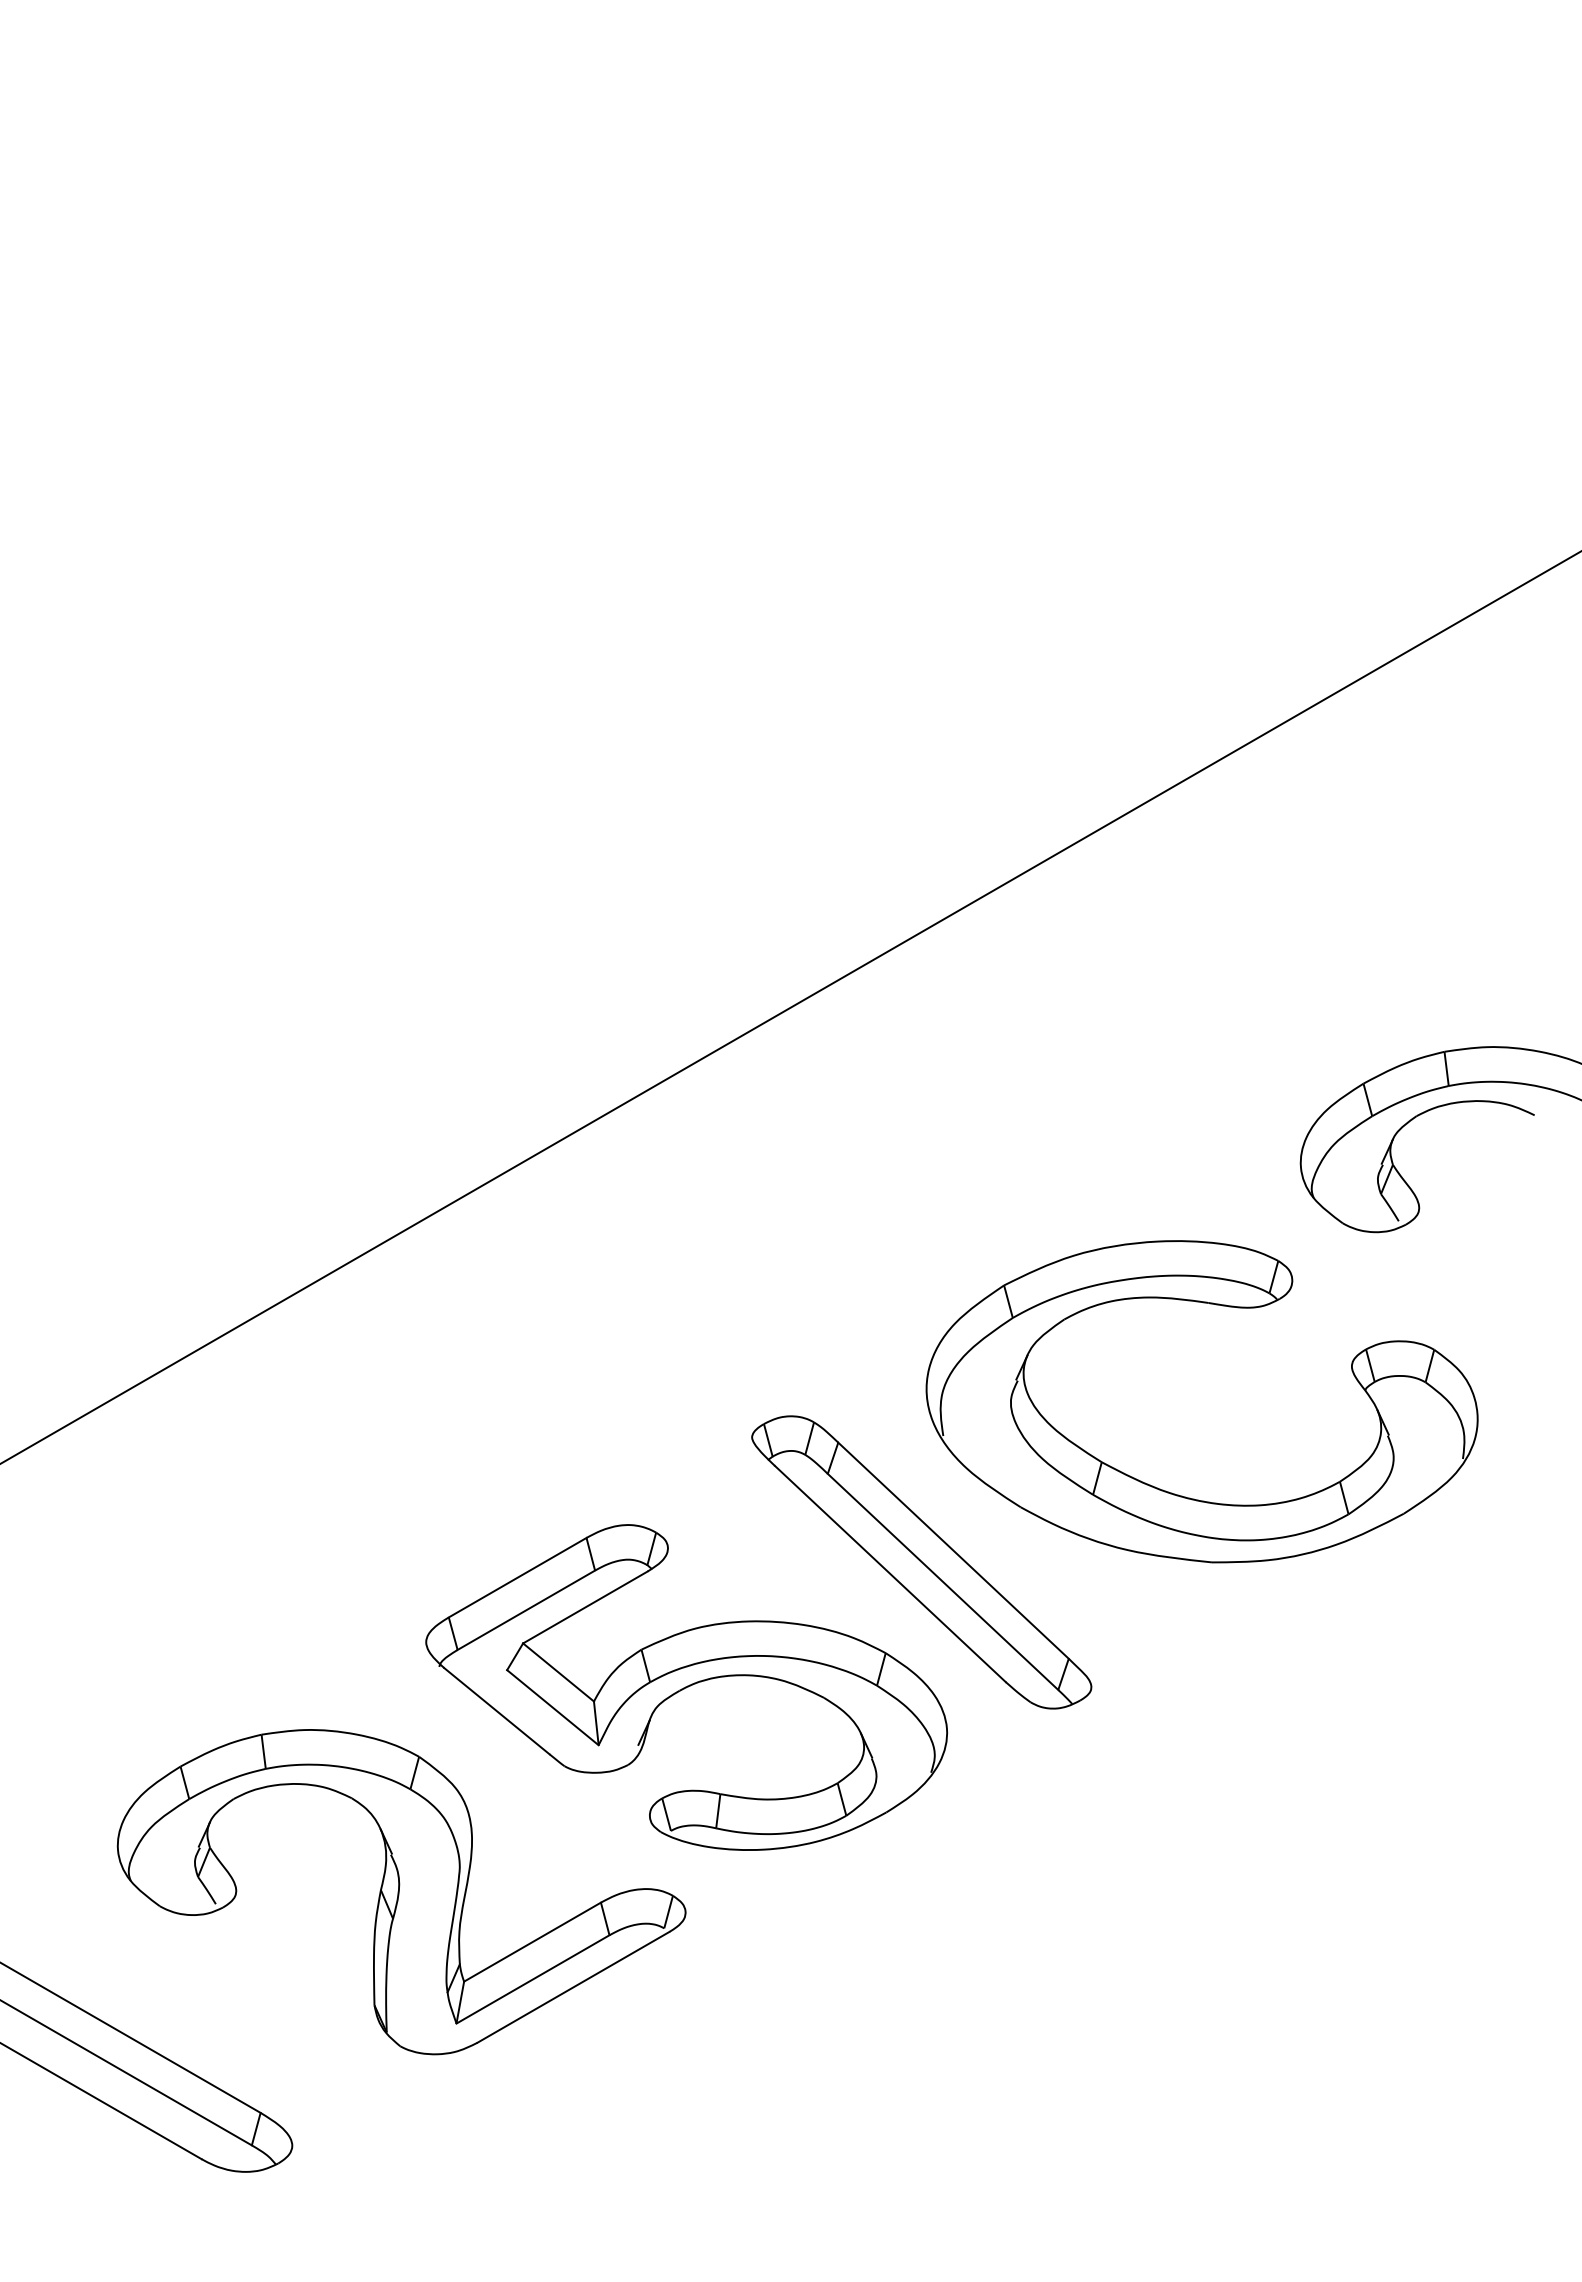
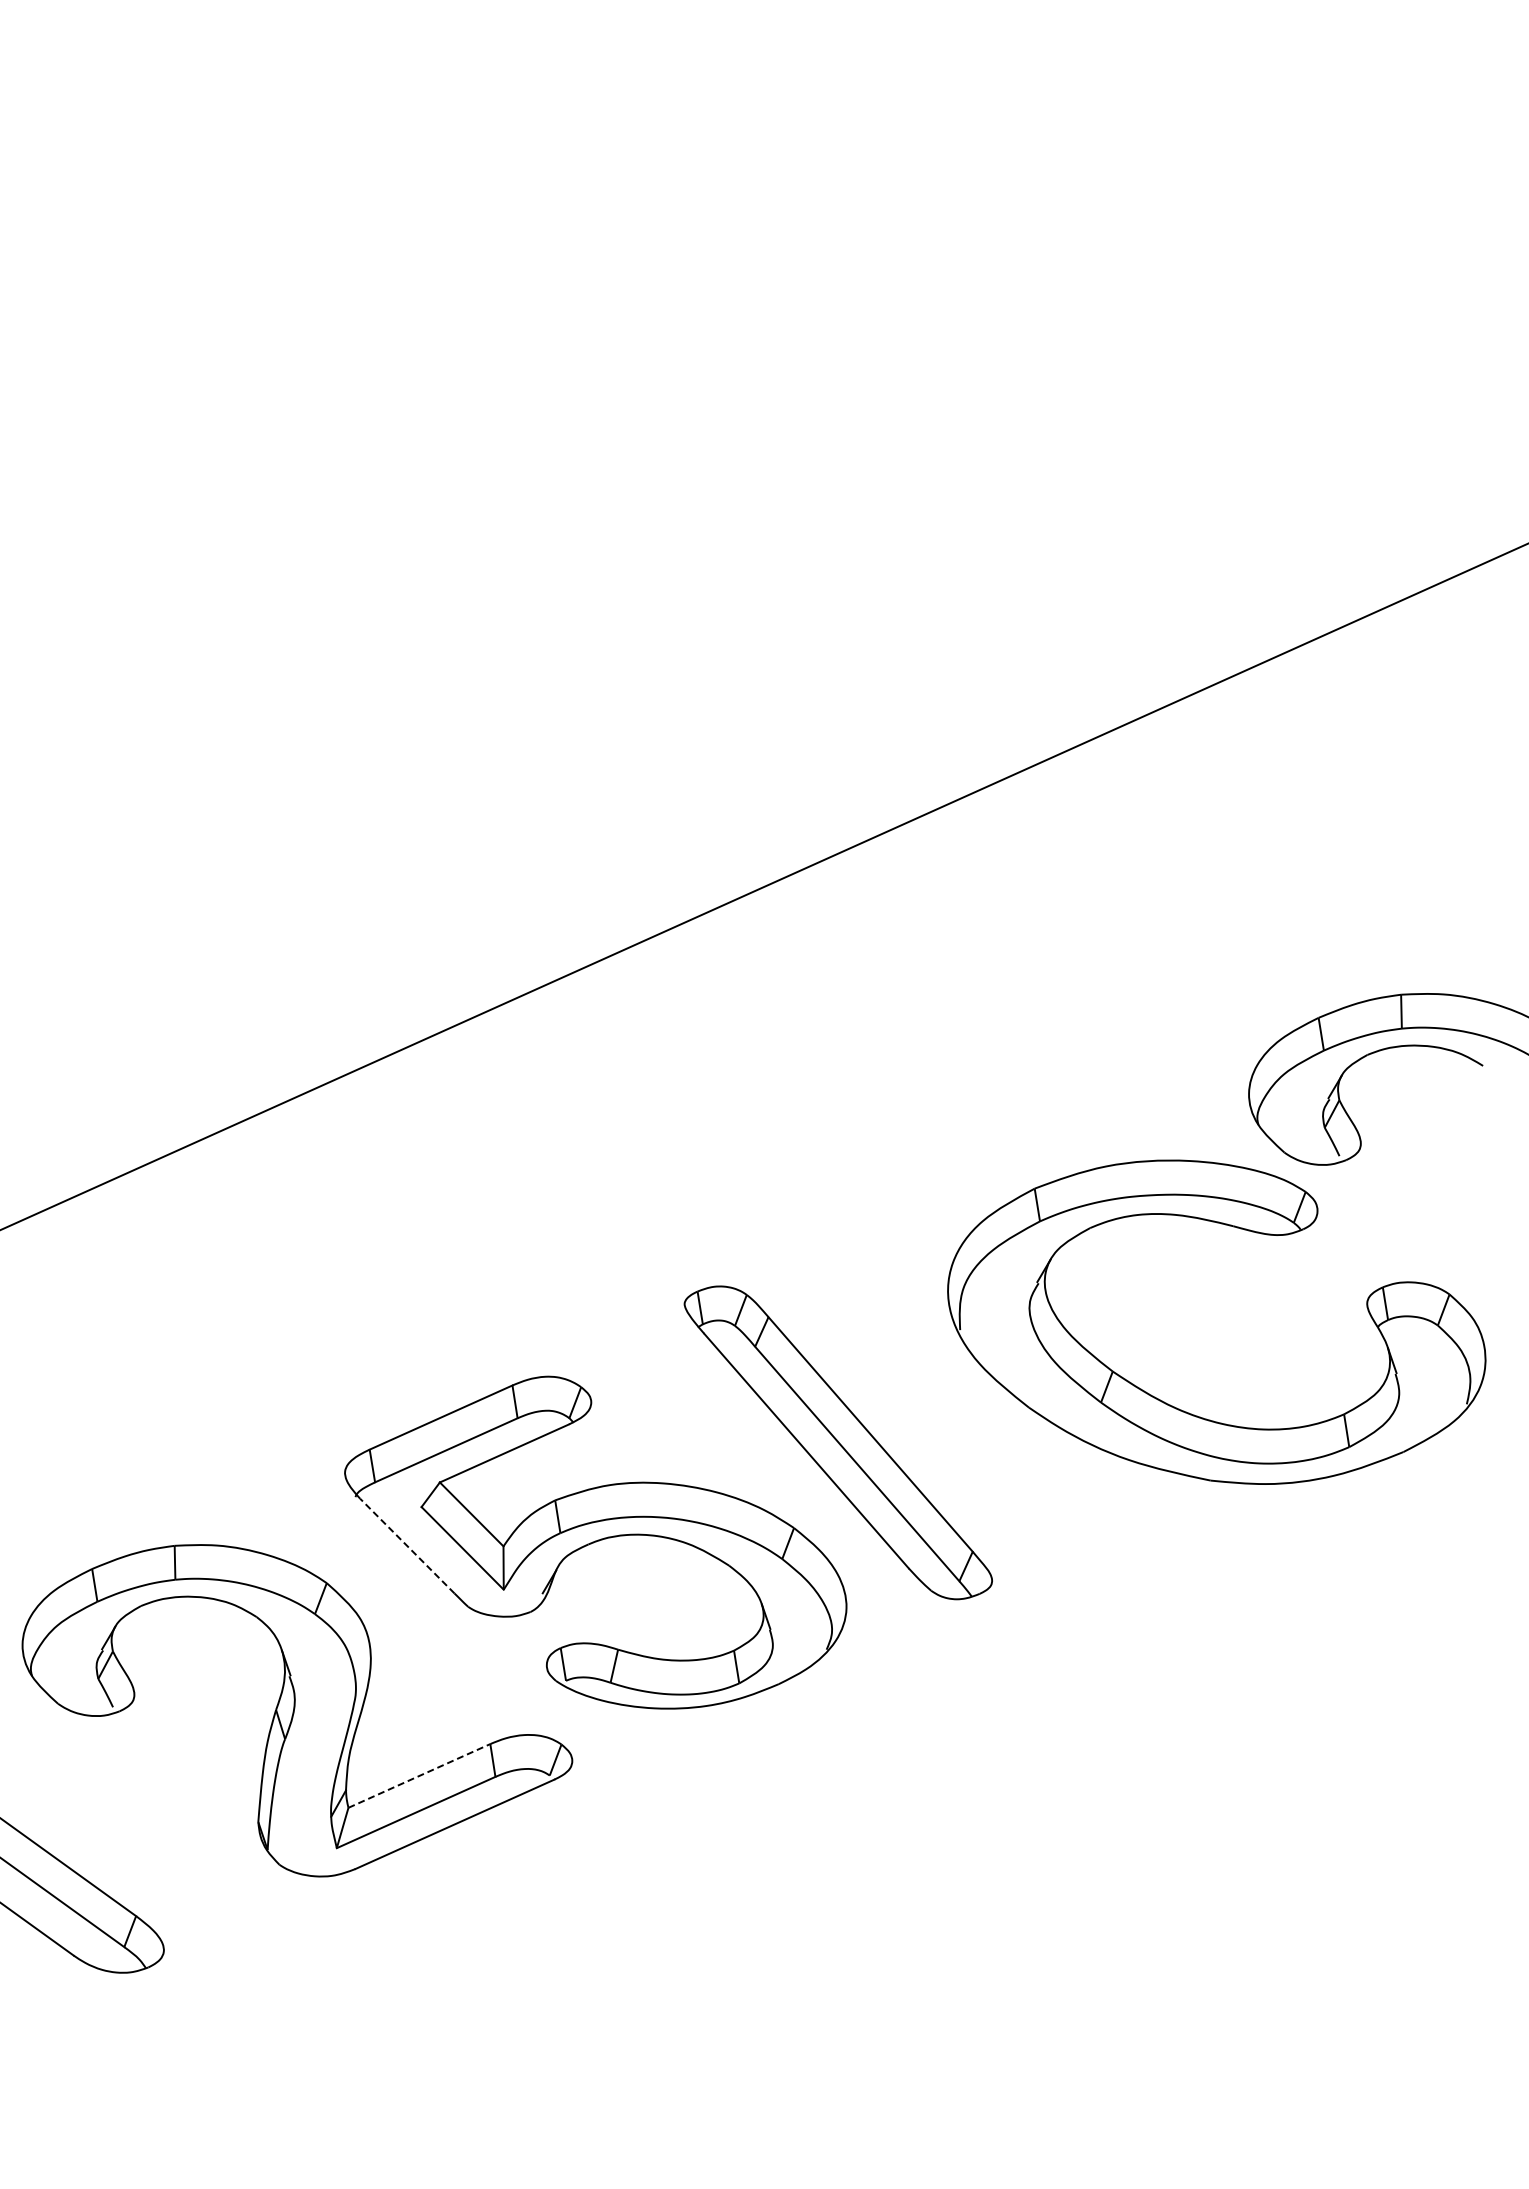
part: (1175, 1493) -> (1181, 1409), moved
line: (496, 1711) -> (407, 1546), solid -> dashed
line: (532, 1942) -> (419, 1776), solid -> dashed

